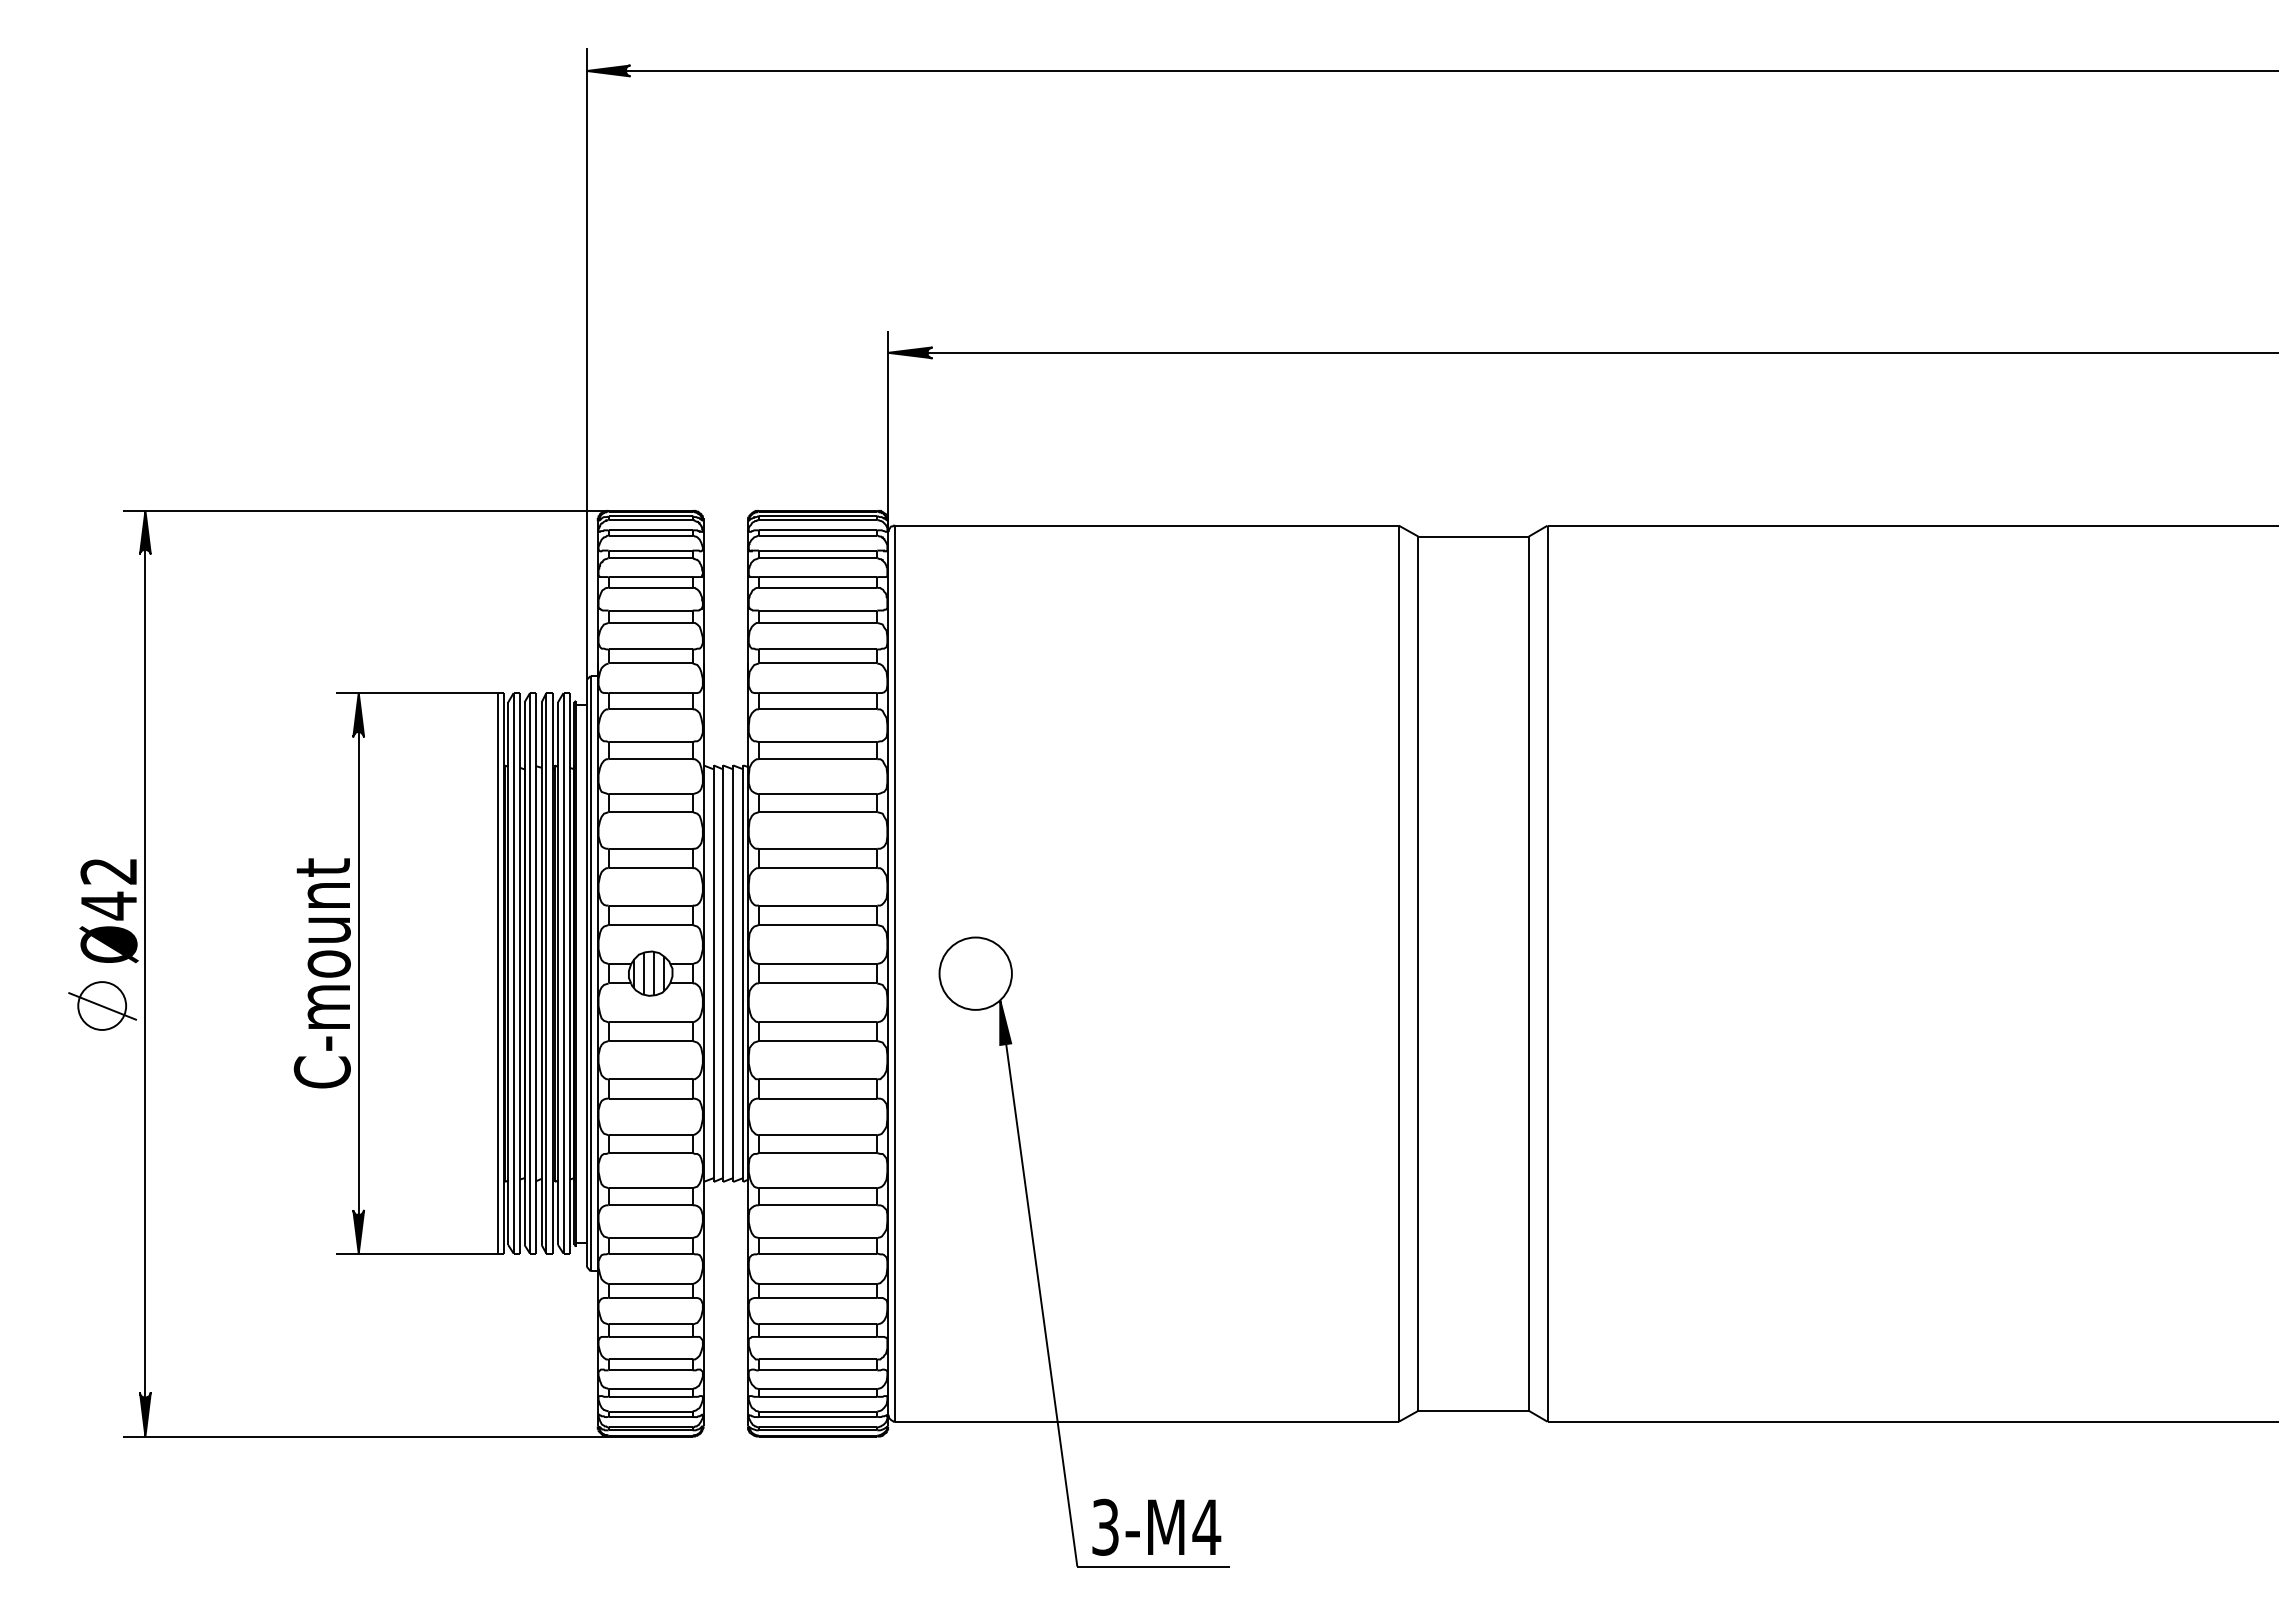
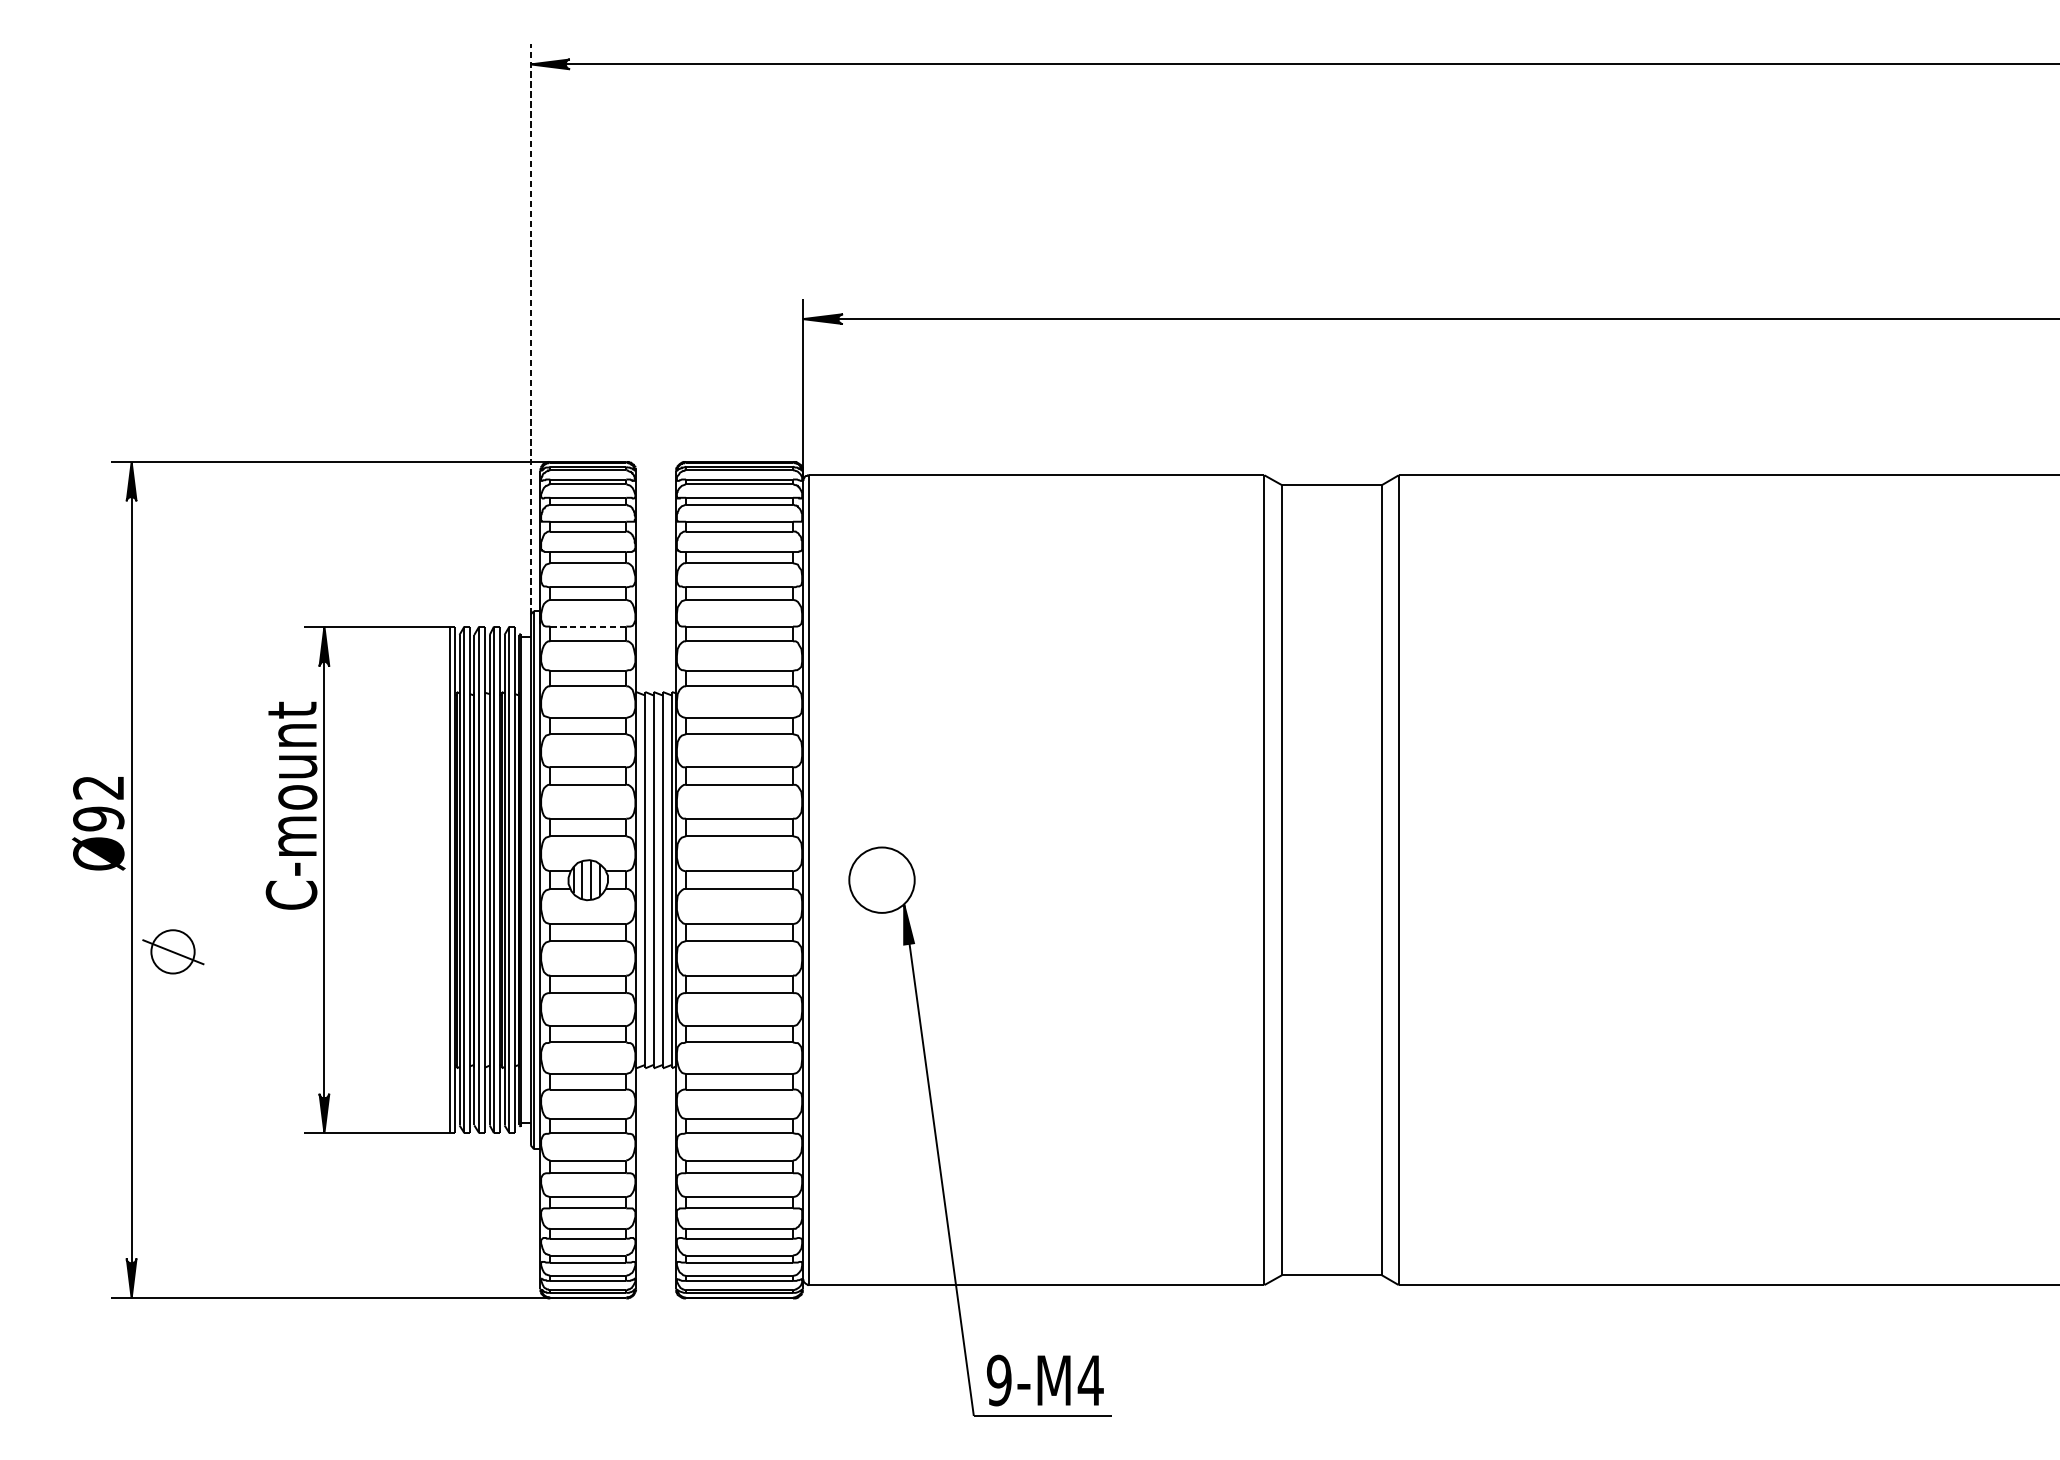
line: (586, 364) -> (530, 329), solid -> dashed
line: (651, 693) -> (588, 626), solid -> dashed
text: (108, 905) -> (98, 818), Ø42 -> Ø92
text: (321, 973) -> (290, 805), moved
part: (102, 1005) -> (173, 951), moved
text: (1105, 1527) -> (999, 1380), 3-M4 -> 9-M4

